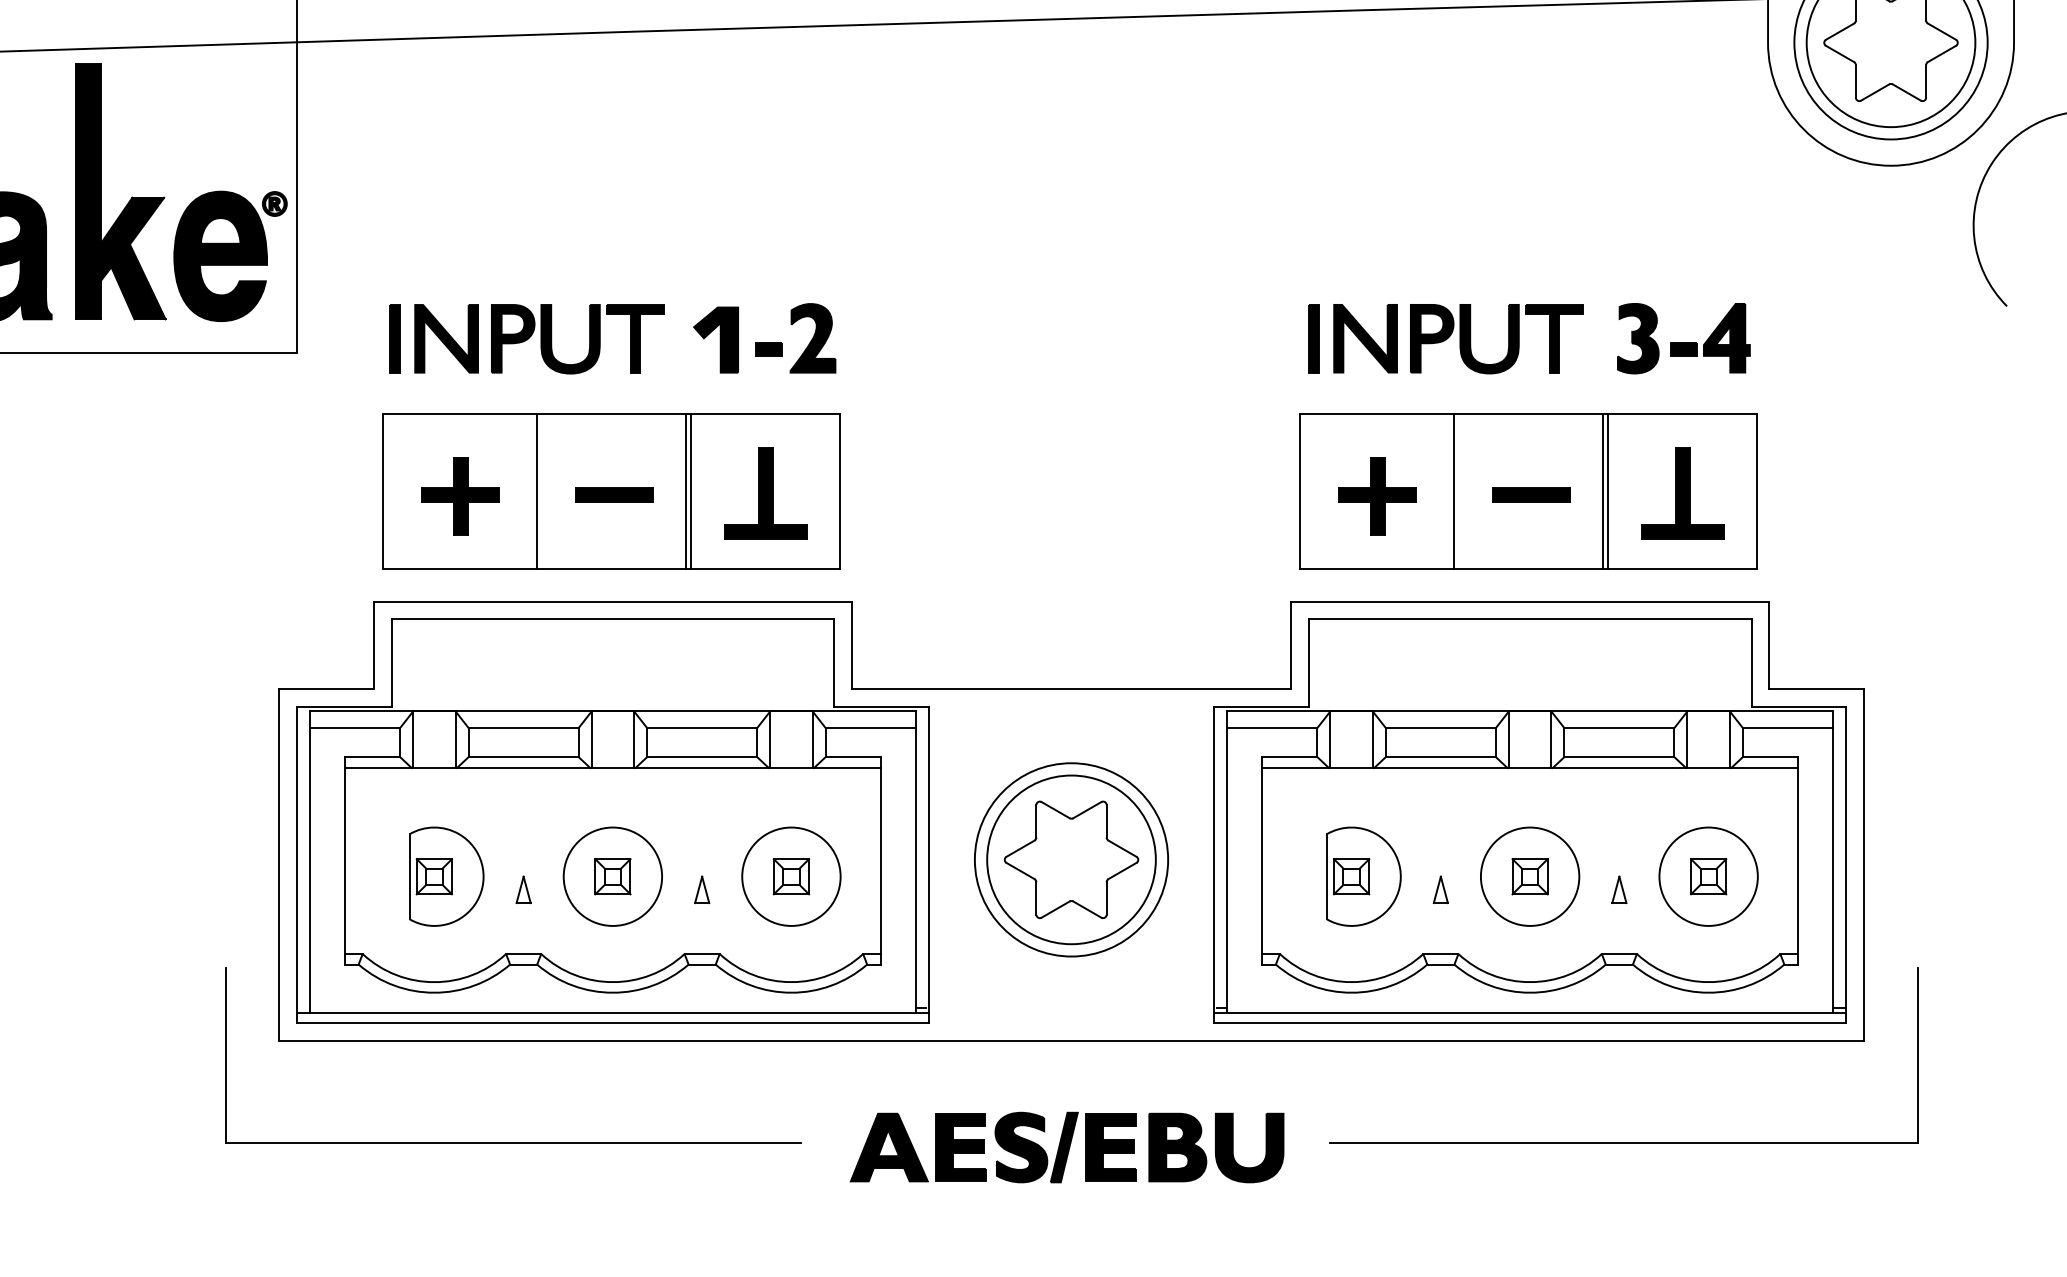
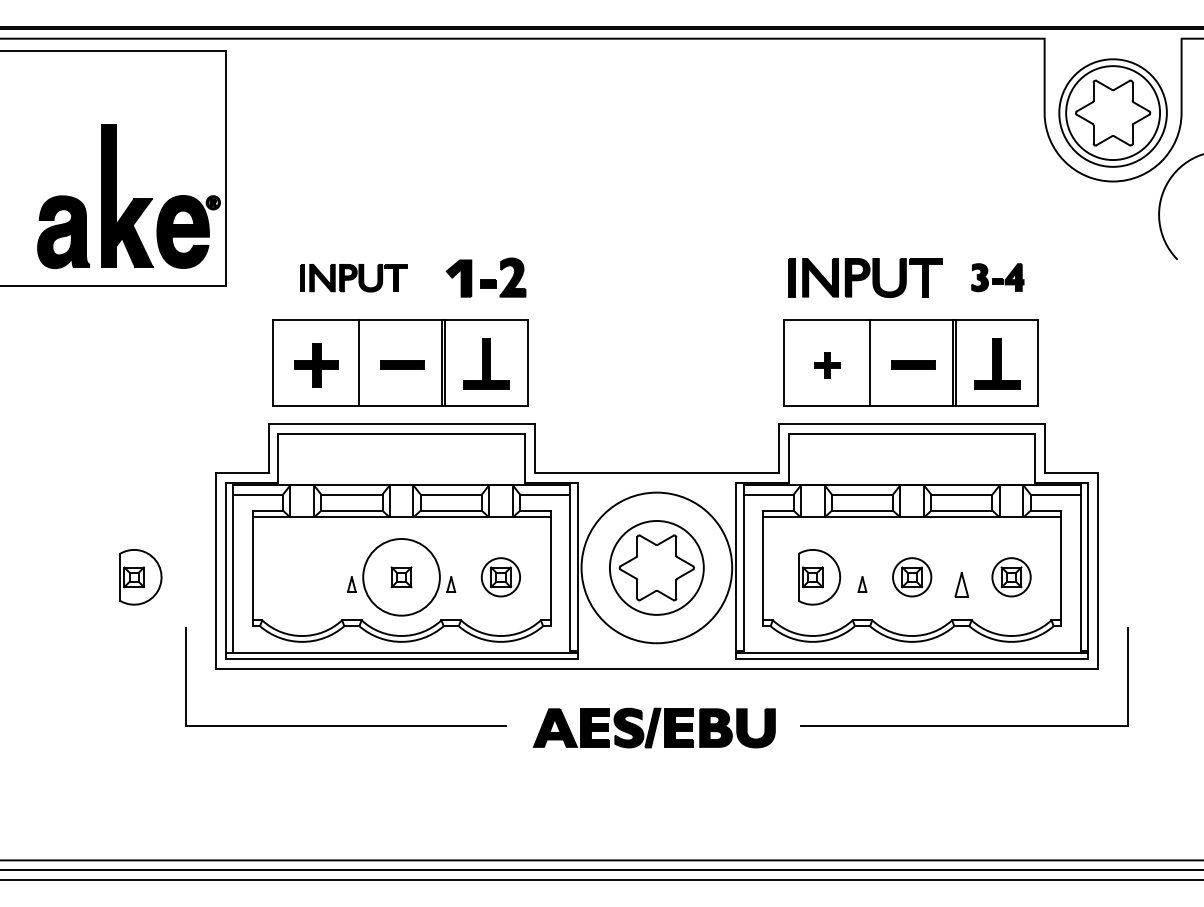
part: (1683, 338) -> (997, 277), size x0.7
part: (526, 339) -> (353, 278), size x0.7
part: (1378, 496) -> (827, 365), size x0.6
circle: (1070, 859) -> (656, 567), size x1.4
circle: (612, 875) -> (401, 576), size x1.4
circle: (790, 875) -> (500, 576), size x0.7
circle: (1528, 875) -> (911, 576), size x0.7
circle: (1708, 875) -> (1011, 576), size x0.7
part: (445, 877) -> (140, 577), moved
part: (1618, 889) -> (961, 584), size x1.6

